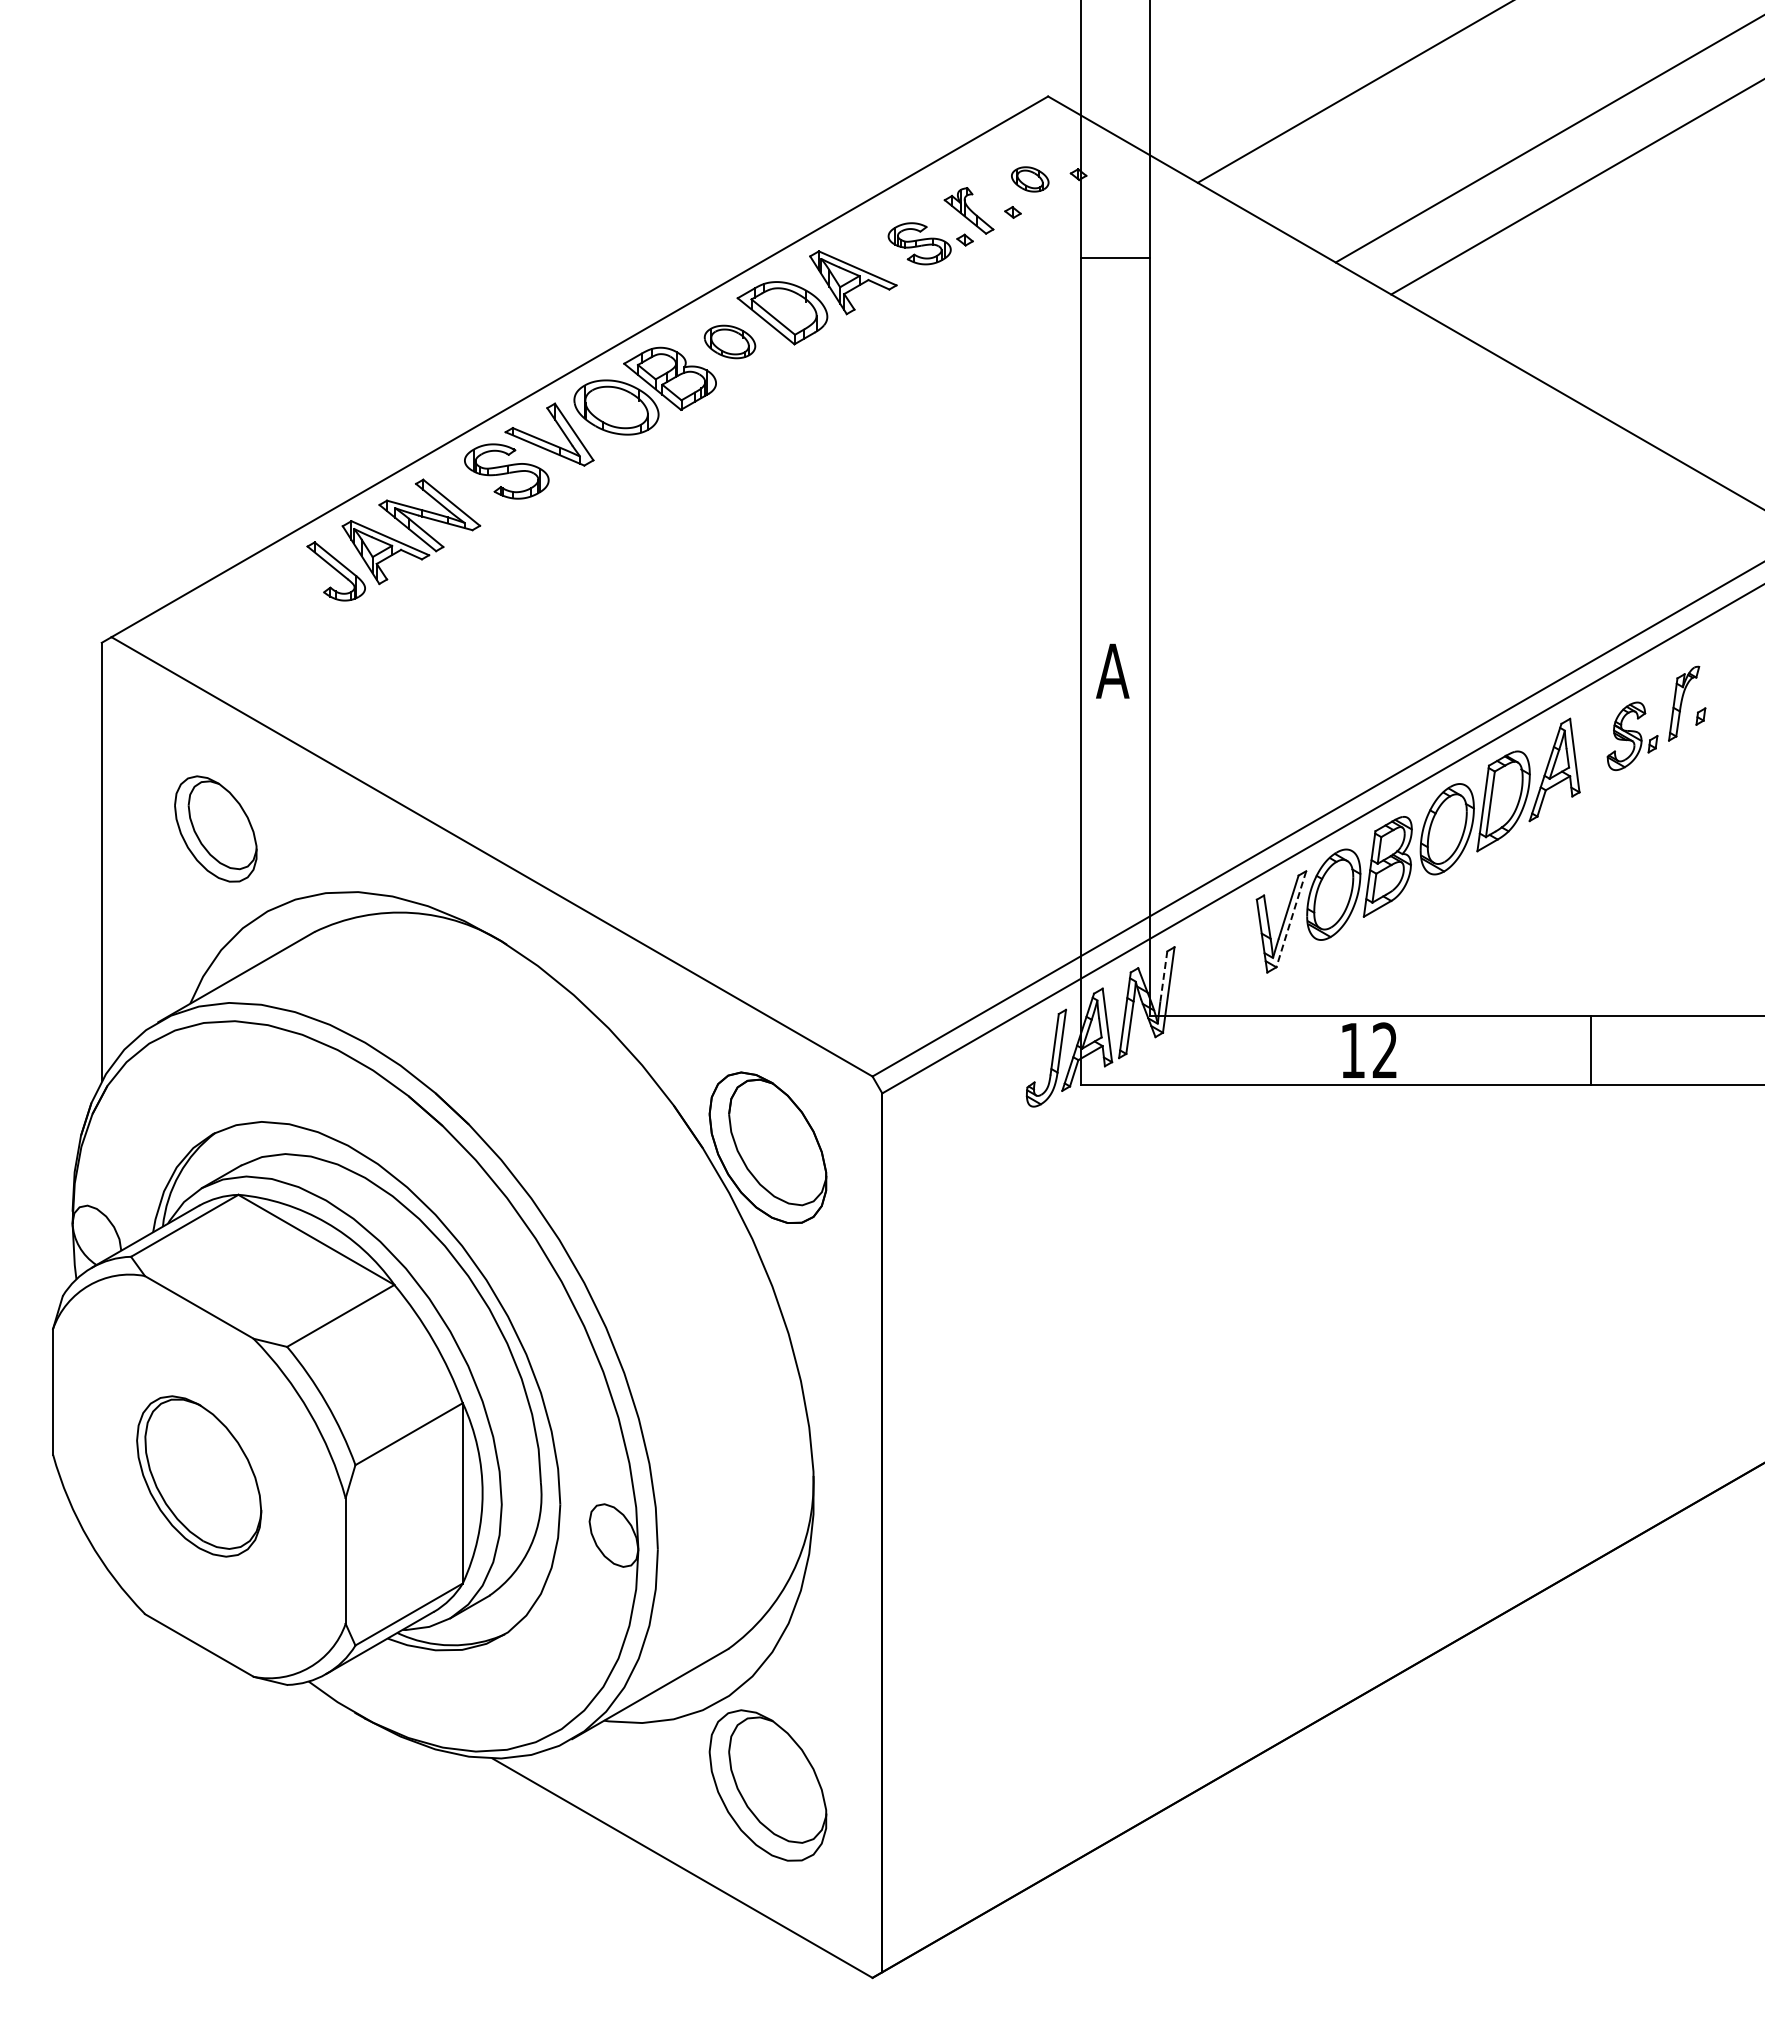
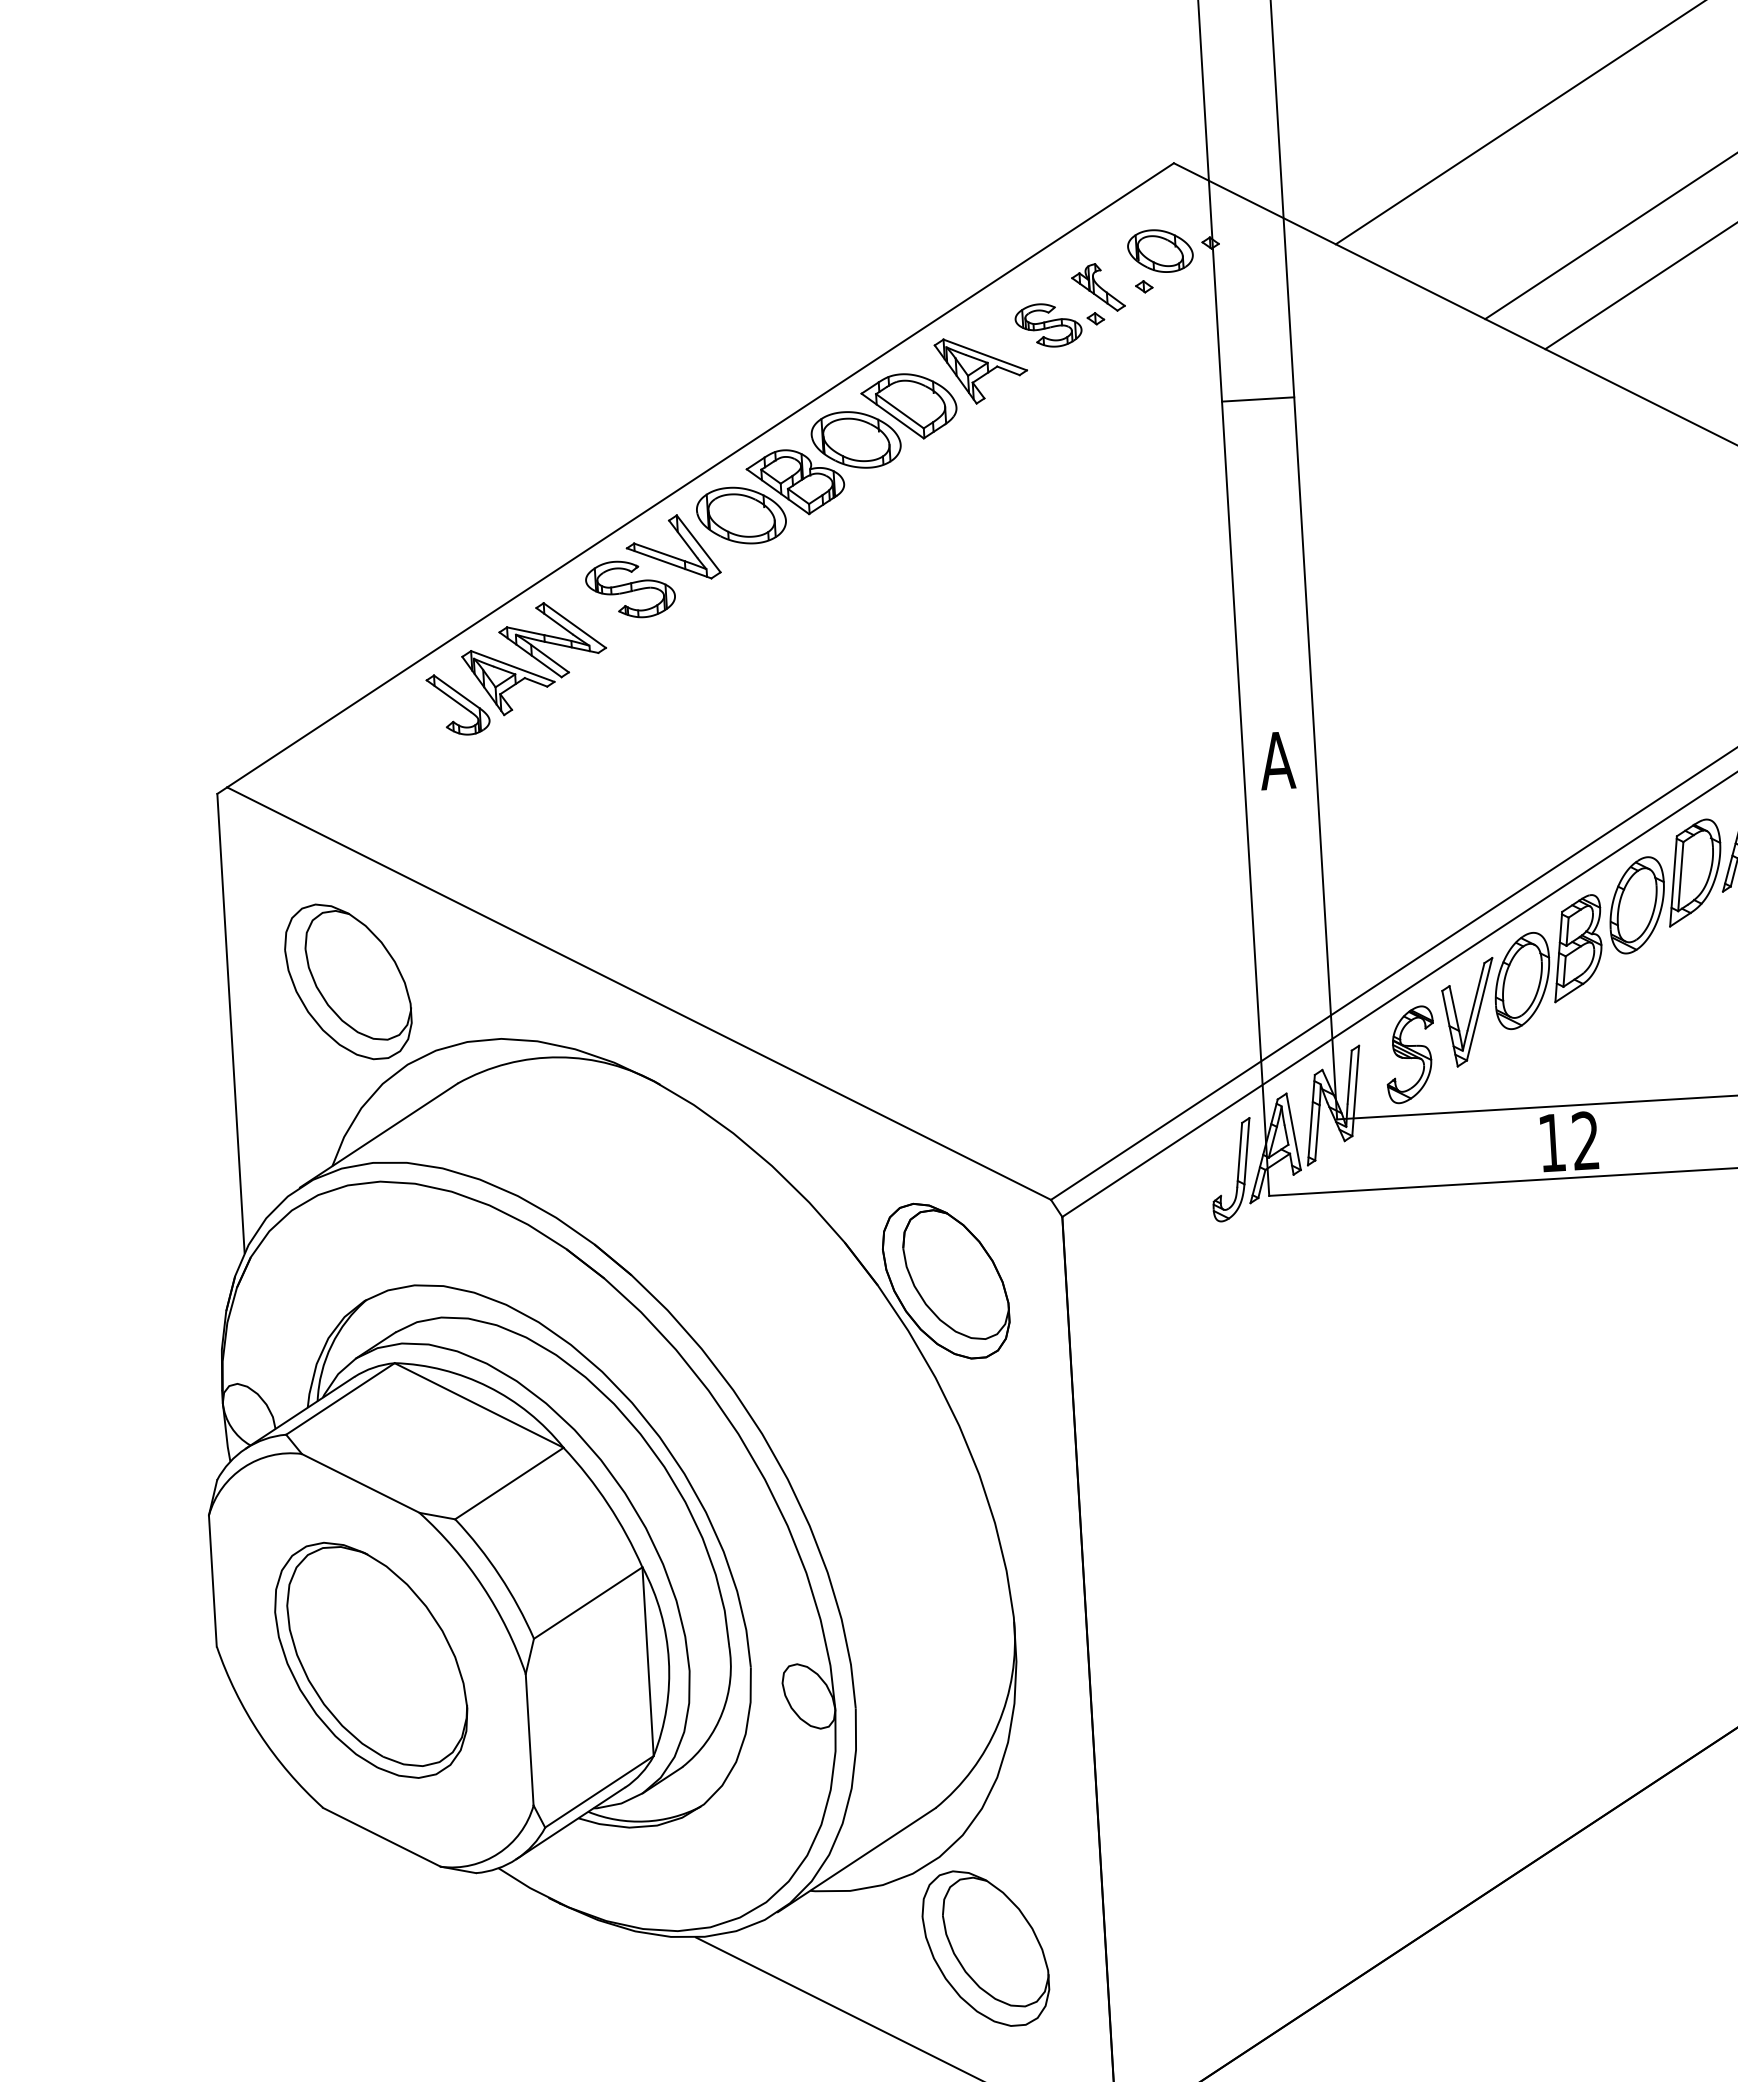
part: (1029, 179) -> (1159, 251), size x1.67
line: (1114, 258) -> (1257, 399), moved
part: (729, 341) -> (855, 439), size x1.67
part: (215, 828) -> (347, 981), size x1.43
line: (1291, 919) -> (1479, 1009), dashed -> solid
part: (1222, 958) -> (1409, 1054), added
line: (1163, 976) -> (1349, 1077), dashed -> solid
part: (198, 1476) -> (370, 1660), size x1.43

